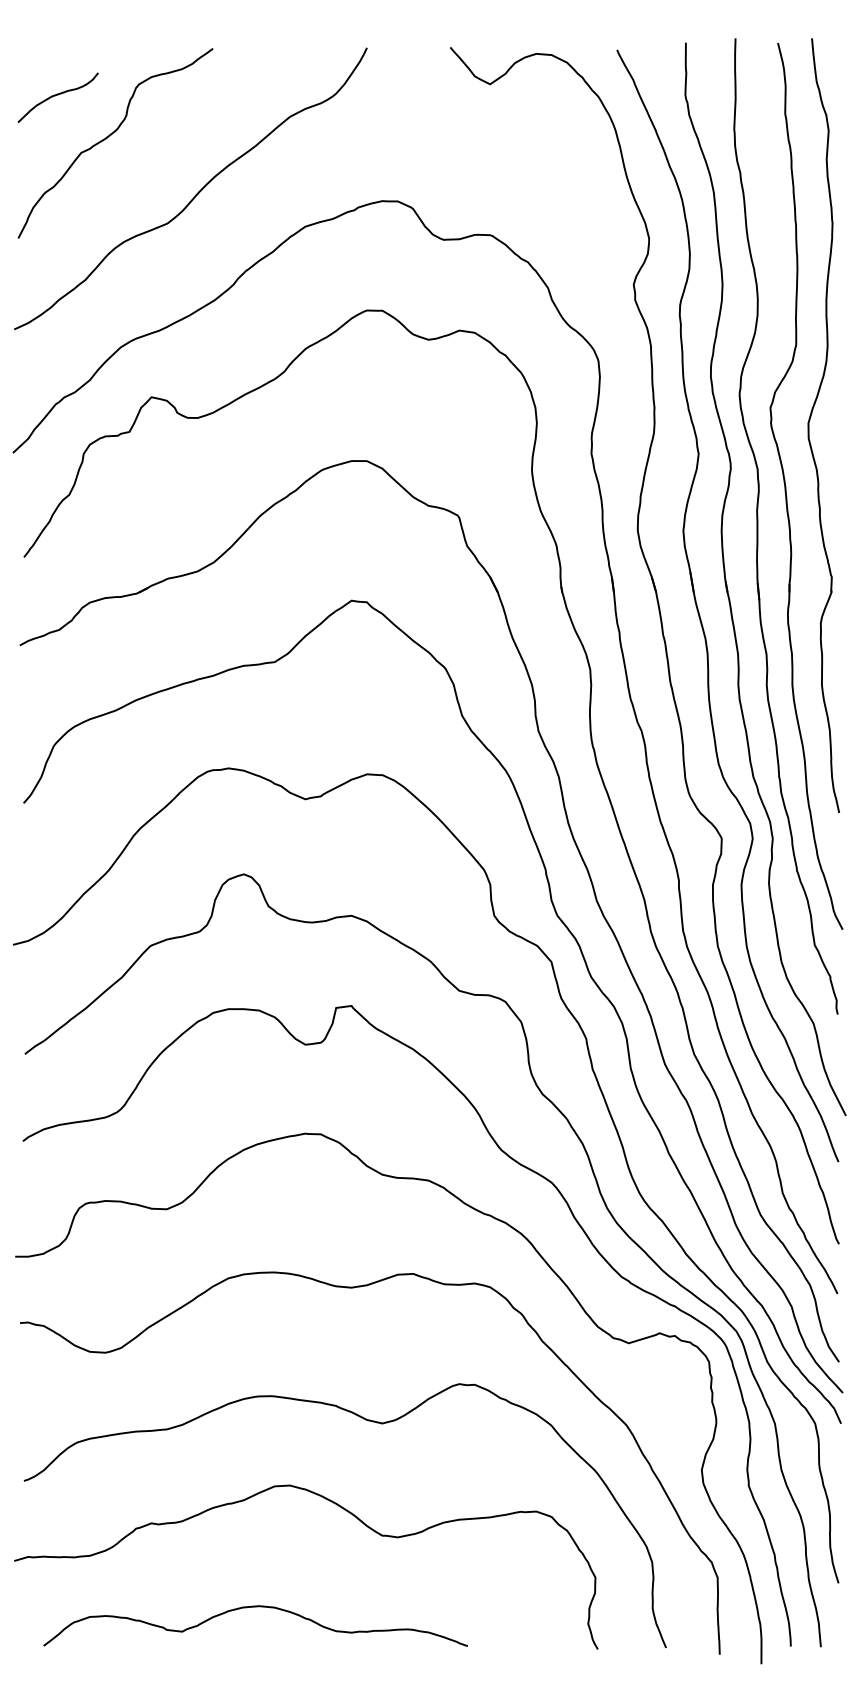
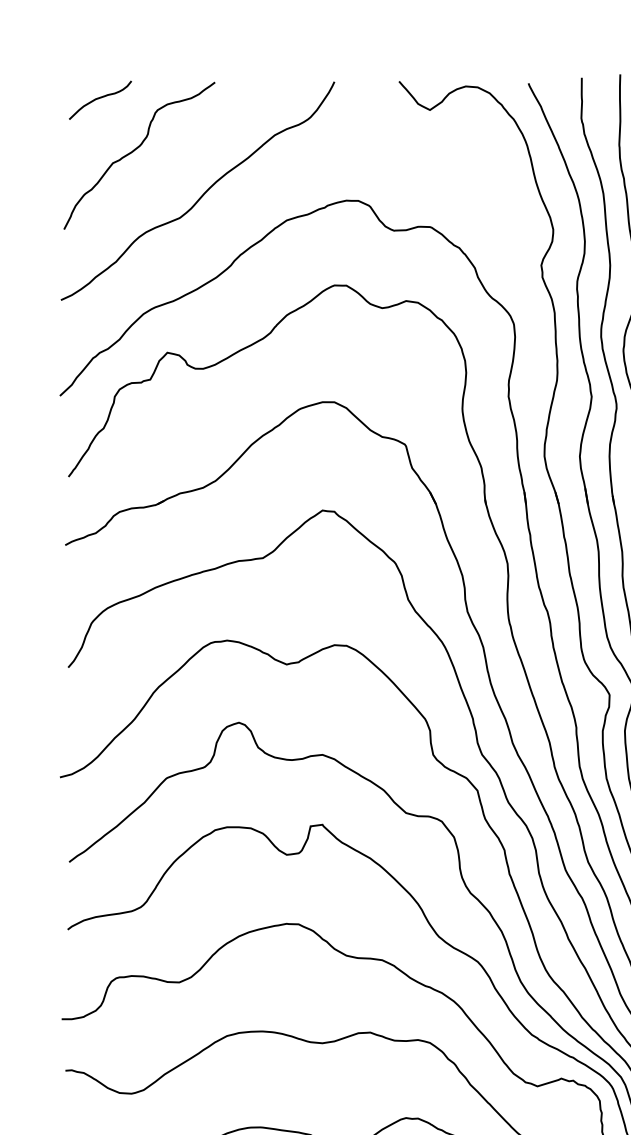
curve: (57, 95) -> (99, 98), moved

